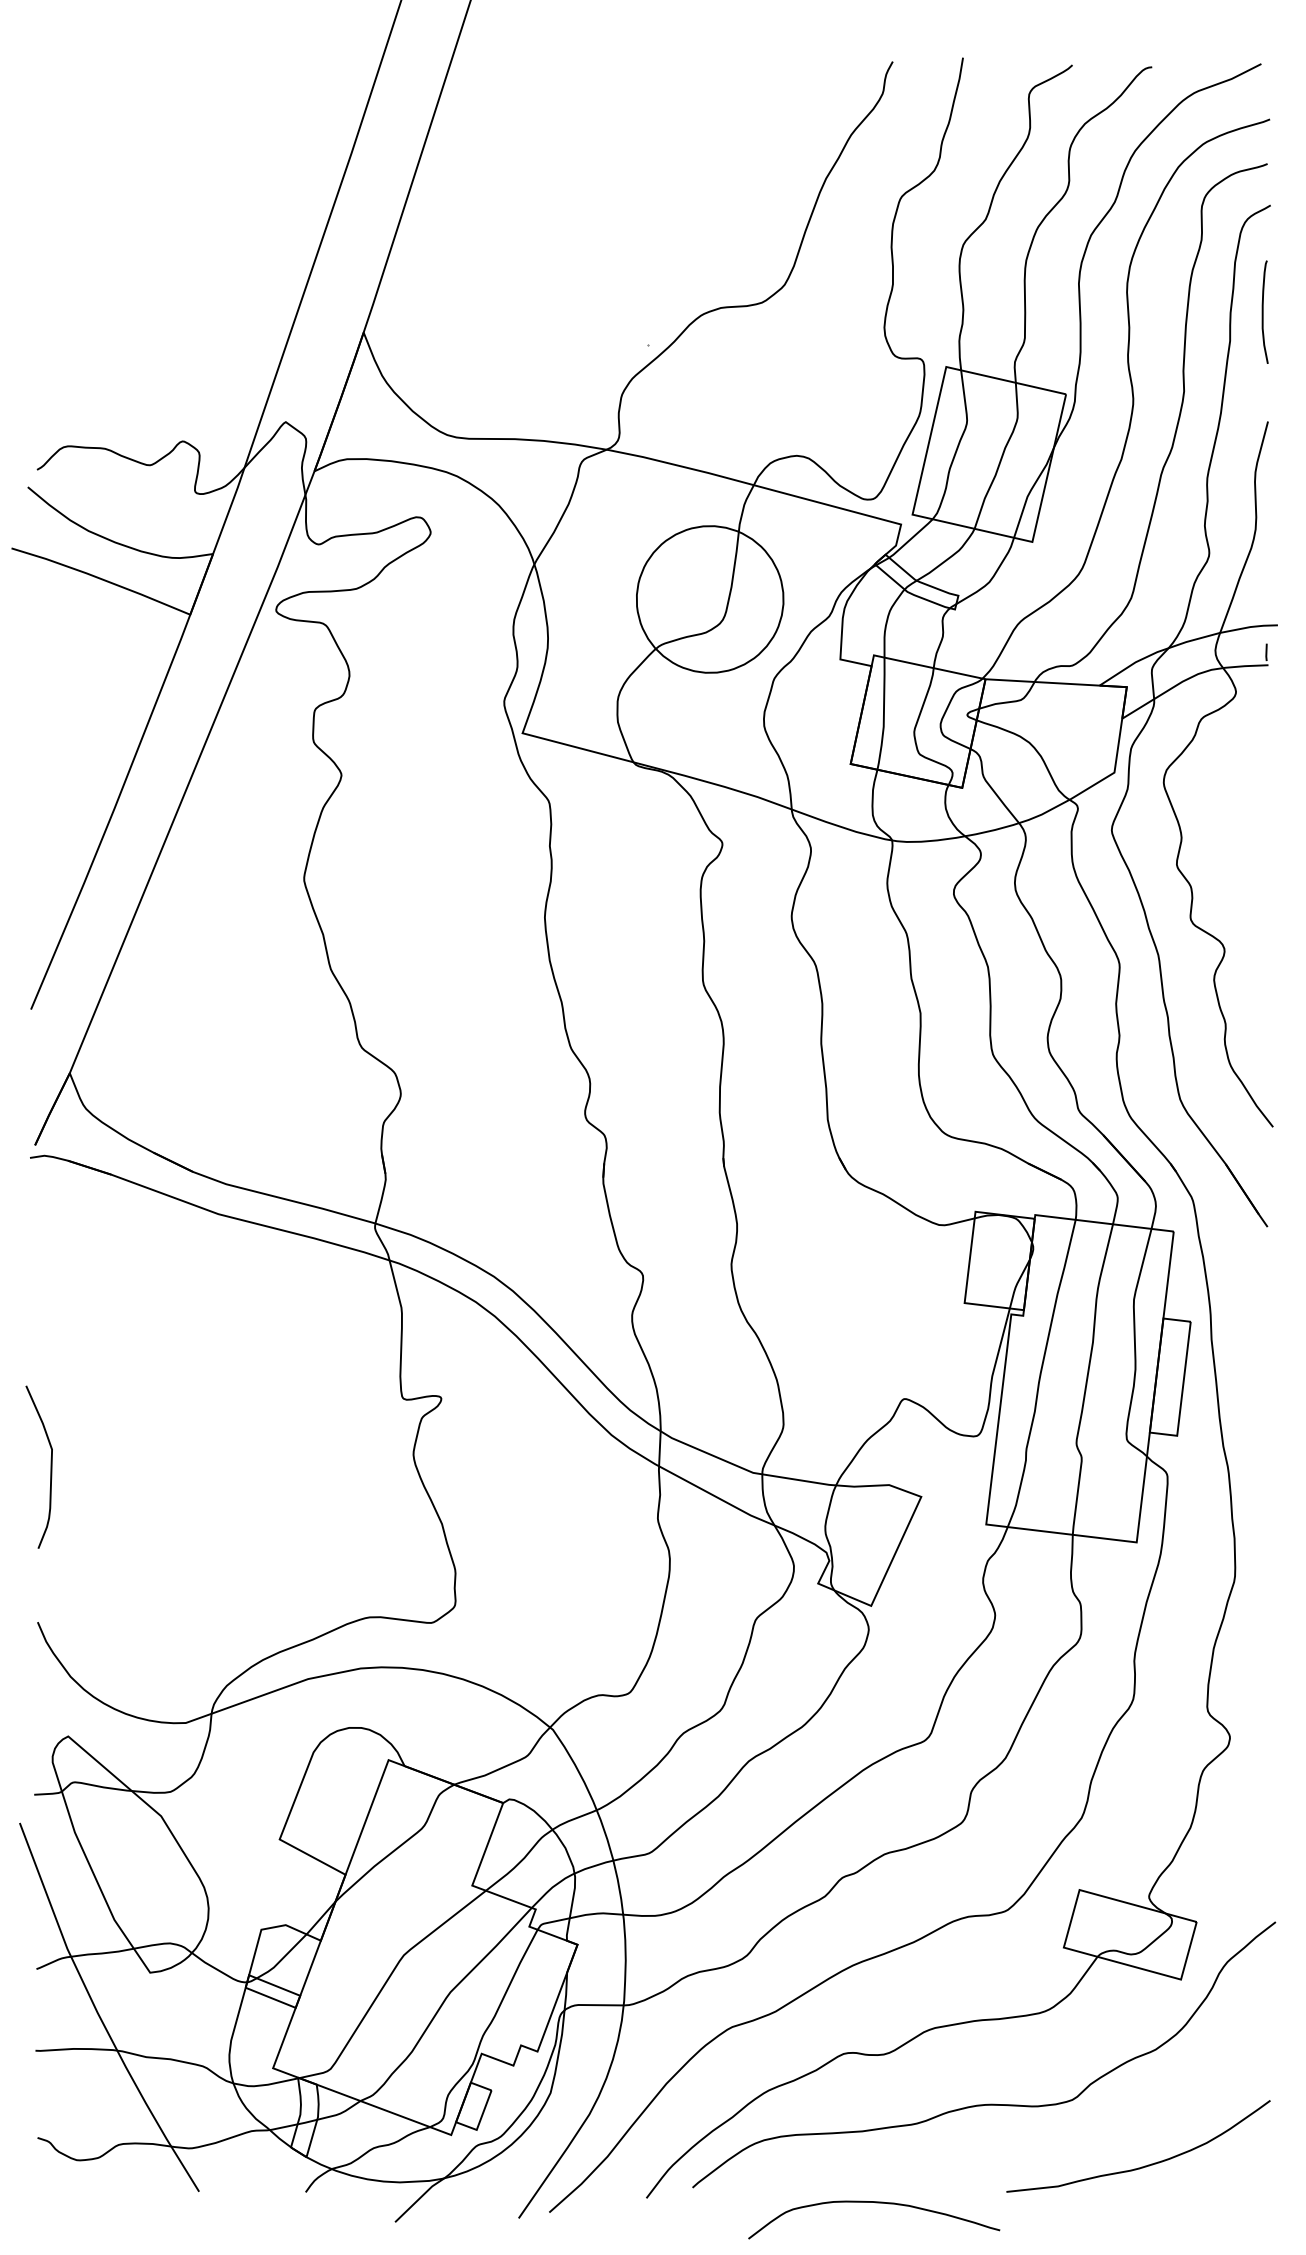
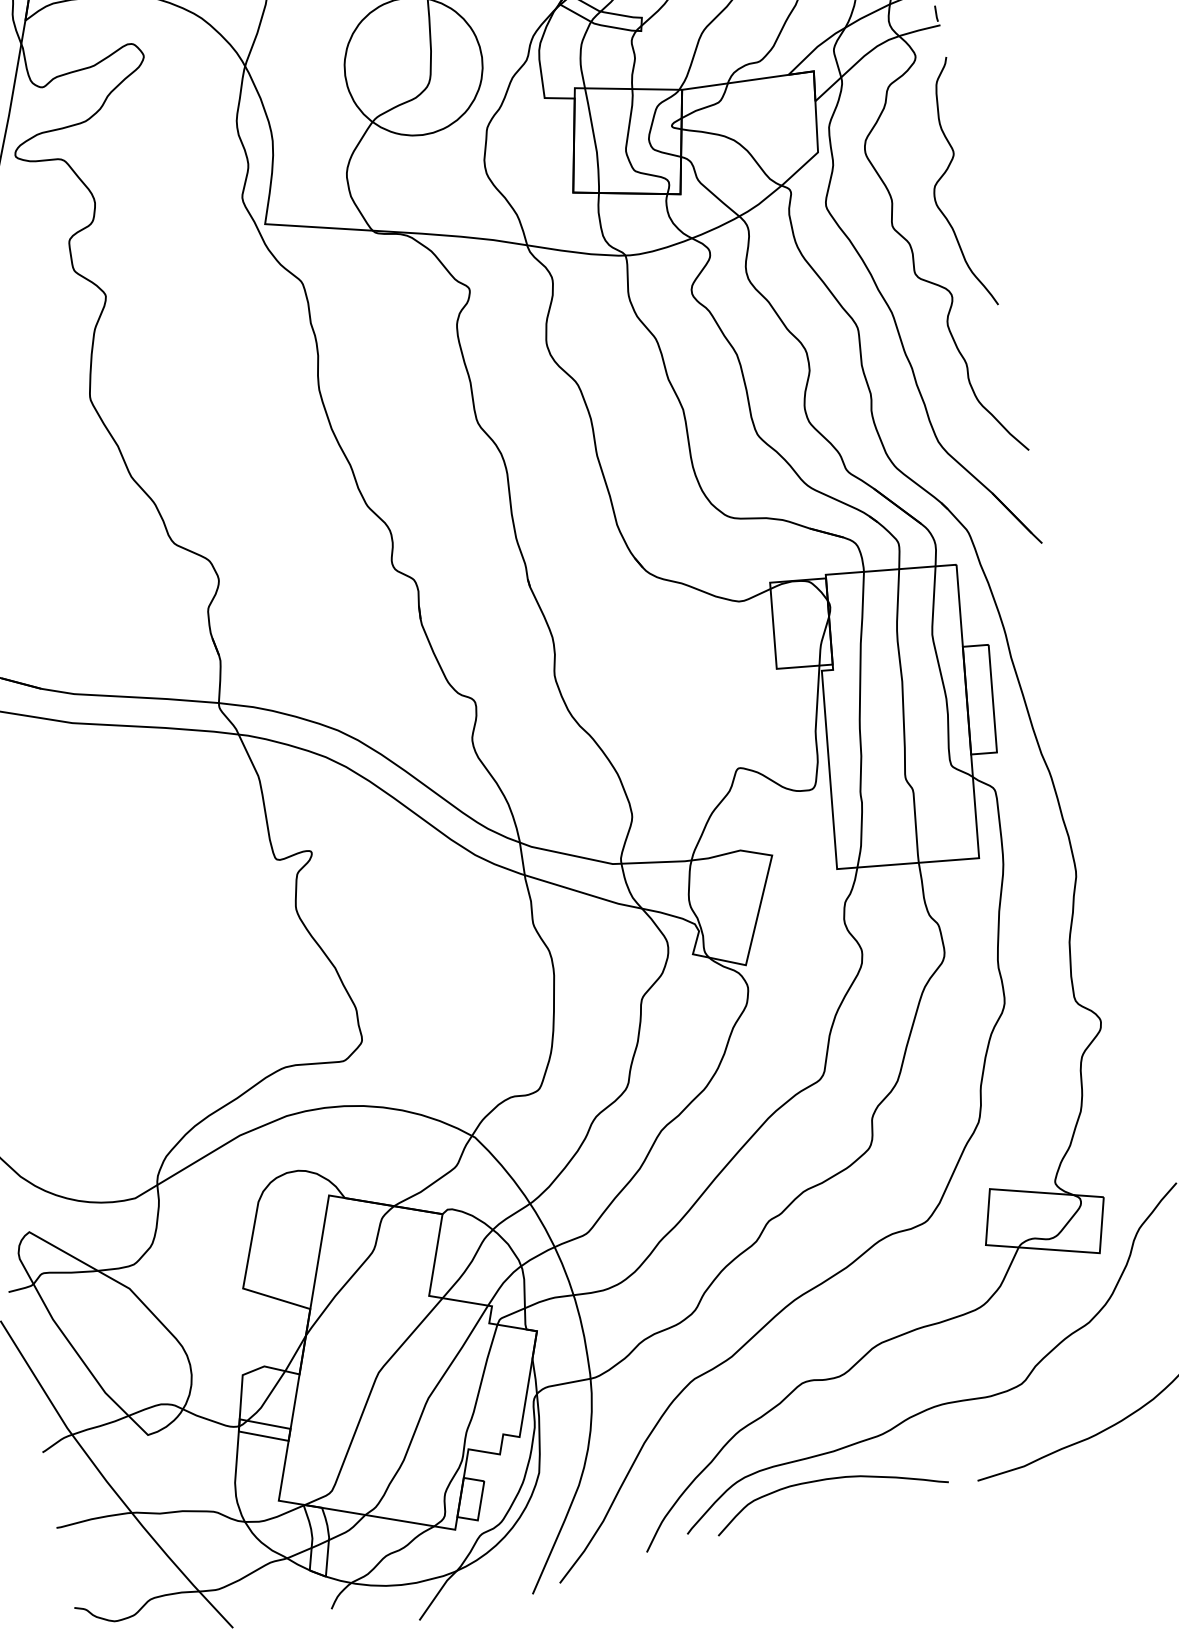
curve: (1240, 823) -> (943, 176), added
curve: (875, 2203) -> (828, 1480), moved

